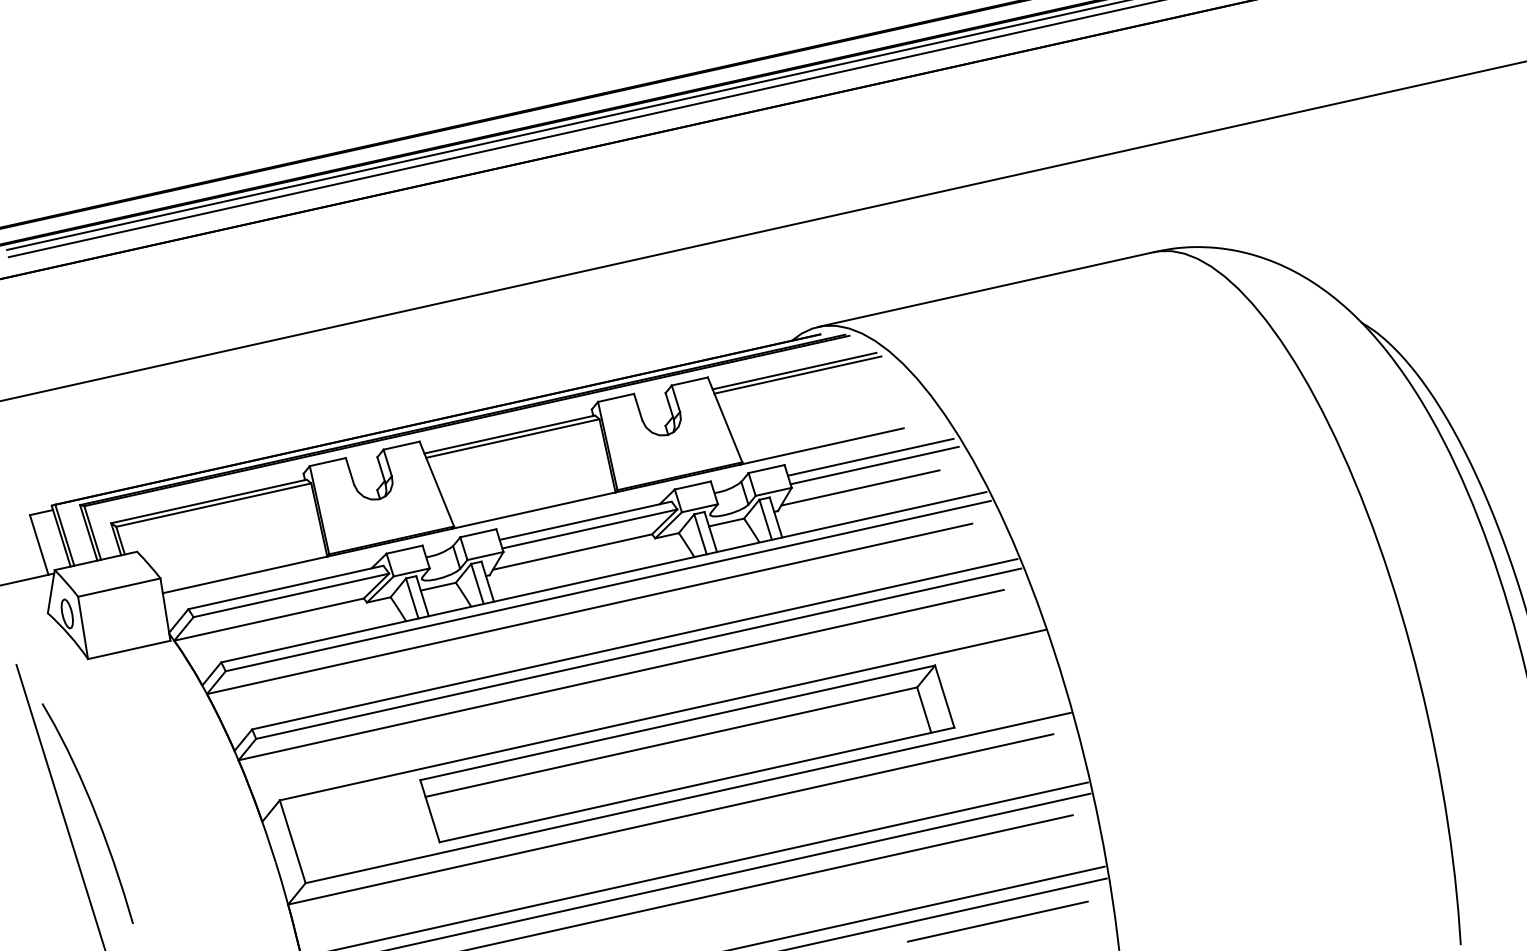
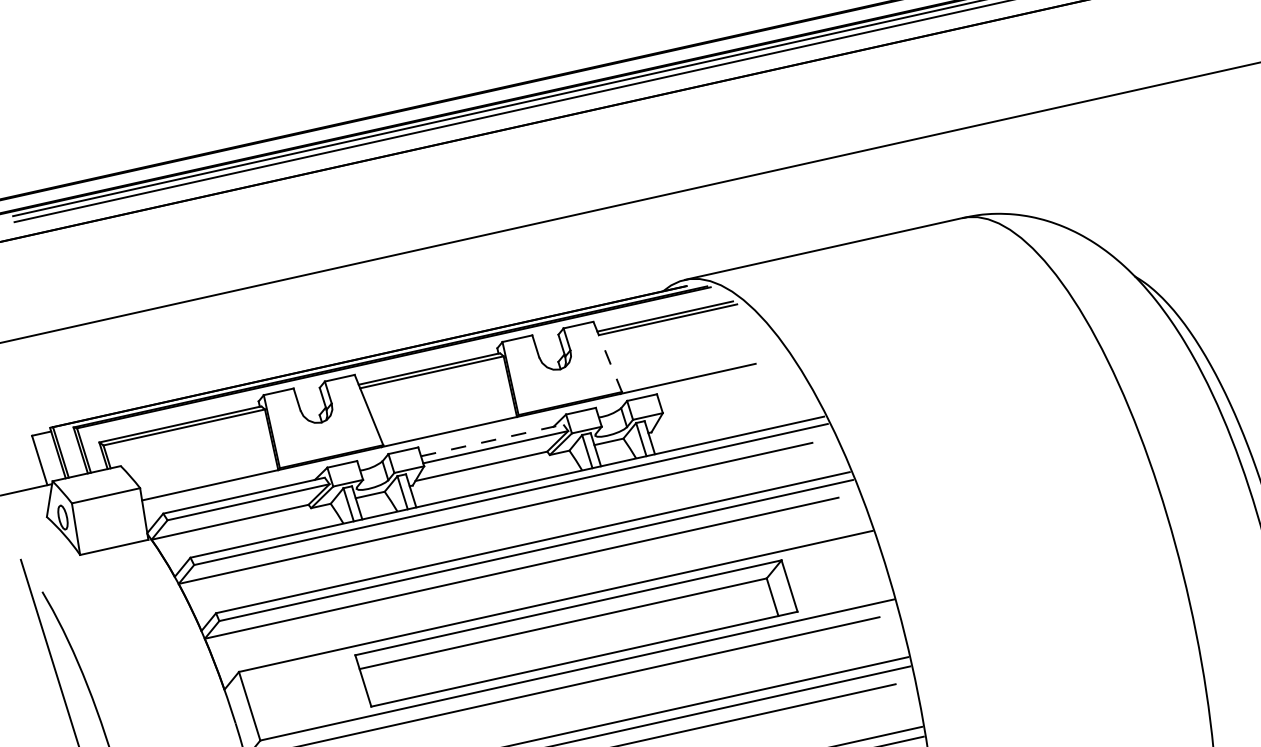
line: (725, 419) -> (608, 356), solid -> dashed
line: (870, 456) -> (728, 387), removed
line: (874, 465) -> (731, 394), removed
line: (860, 487) -> (719, 412), removed
line: (586, 520) -> (492, 440), solid -> dashed

